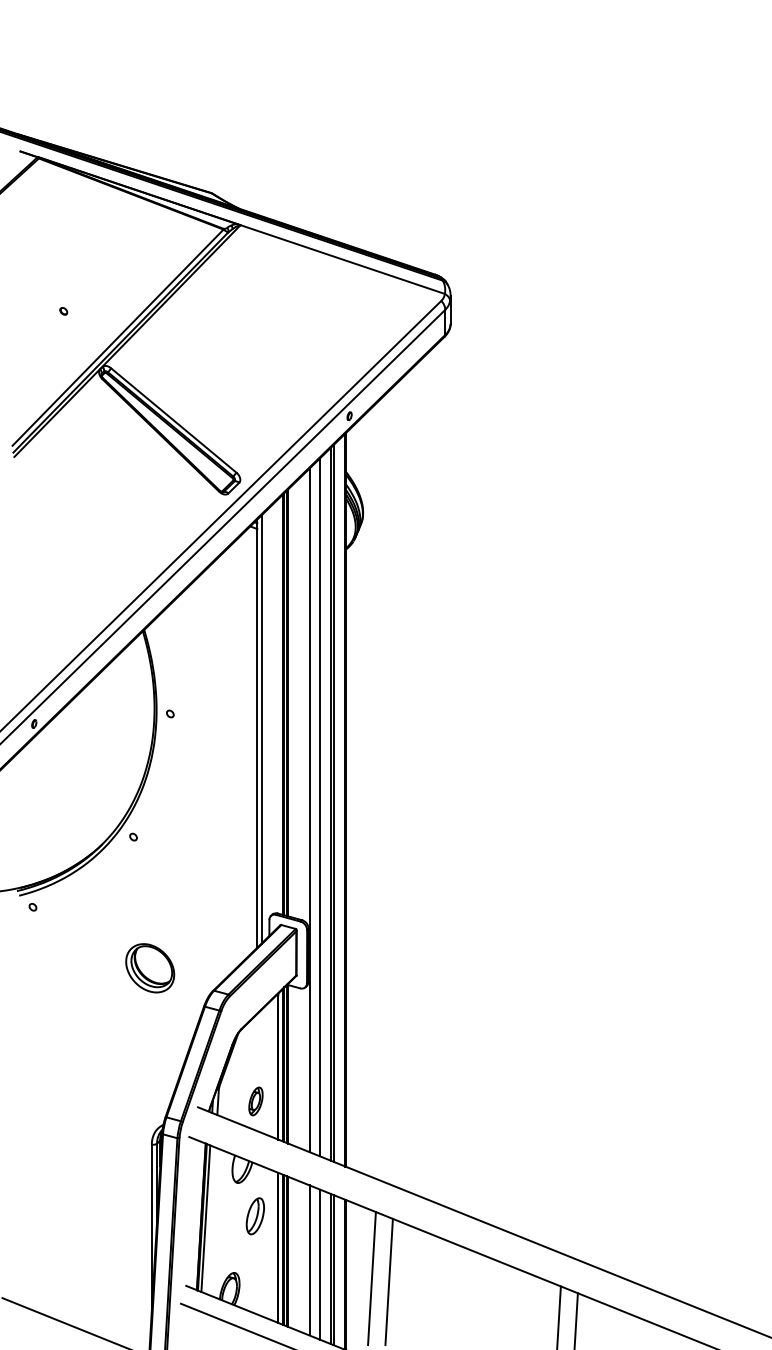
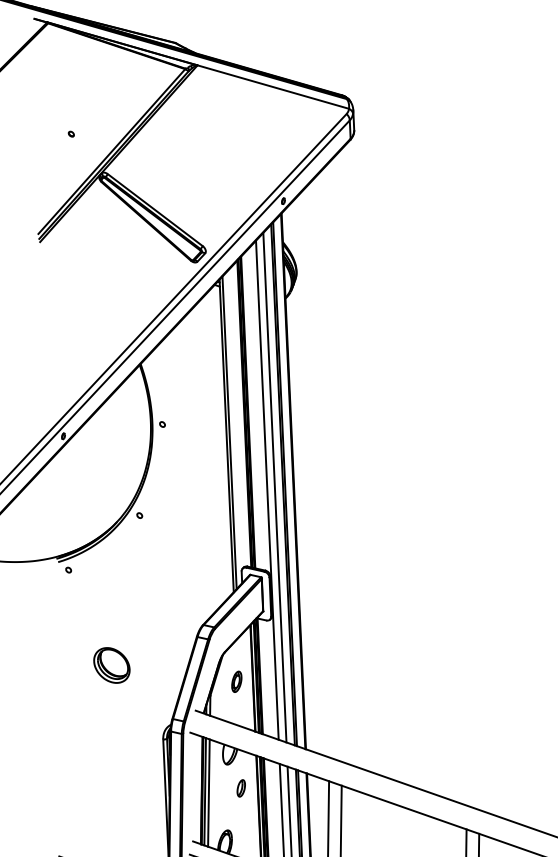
part: (150, 968) -> (112, 665), moved
part: (255, 1101) -> (236, 681), moved
part: (255, 1216) -> (241, 788), size x0.62
line: (210, 1220) -> (208, 792), added

